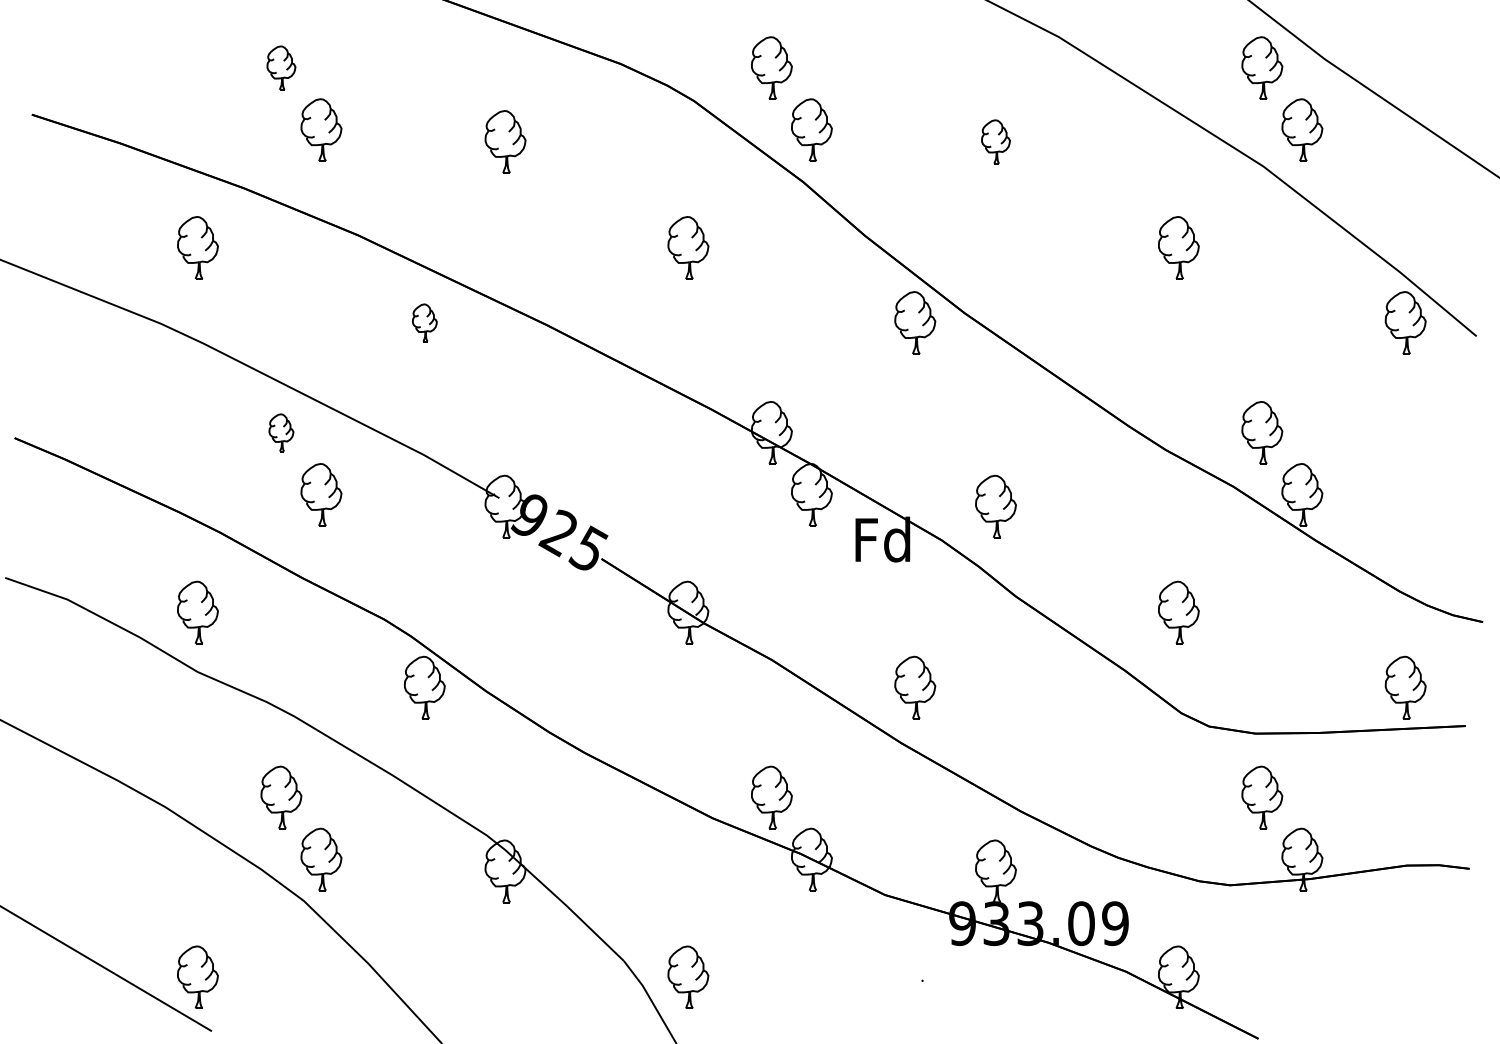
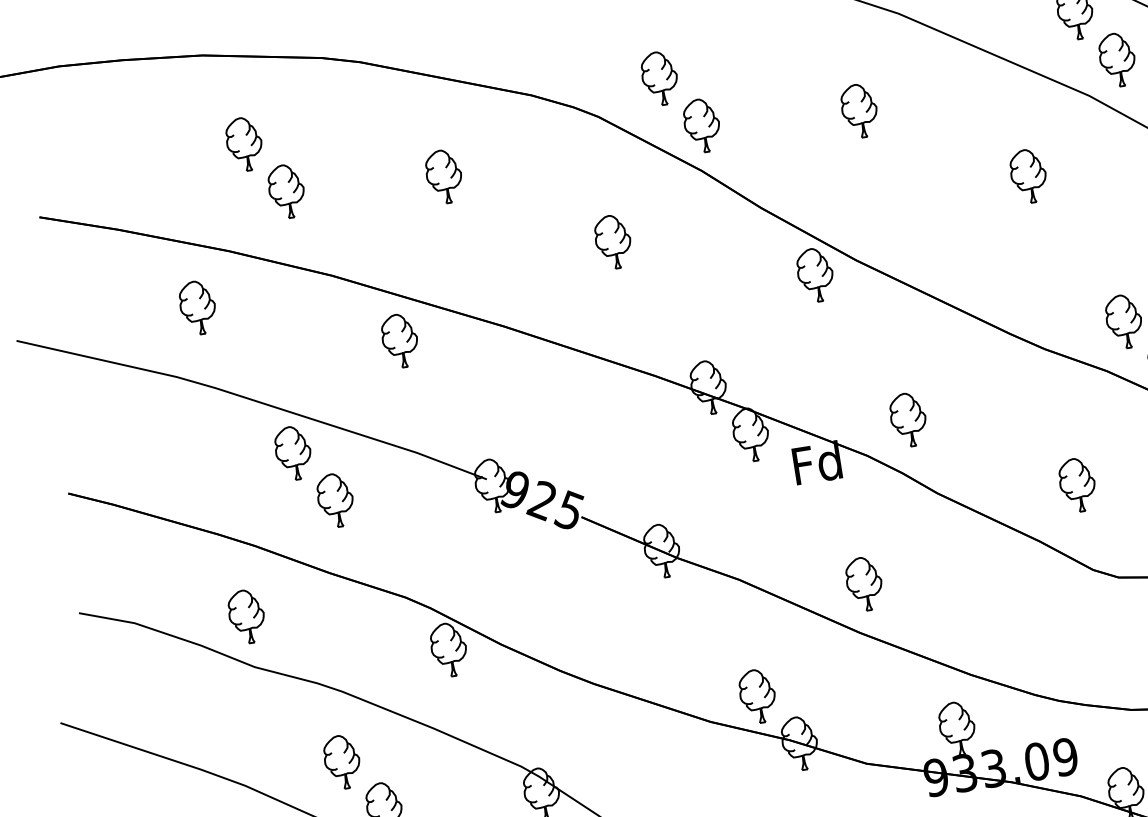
part: (281, 67) -> (244, 143), size x1.43
part: (995, 141) -> (859, 110), size x1.43
part: (424, 322) -> (399, 340), size x1.67
part: (281, 432) -> (293, 452), size x1.67

